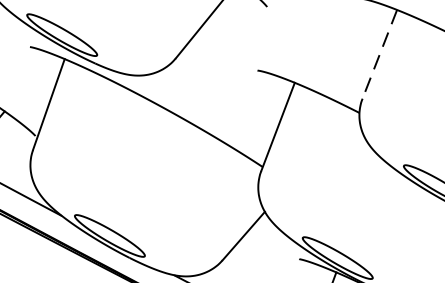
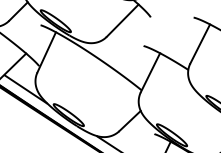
line: (380, 53) -> (200, 43), dashed -> solid

